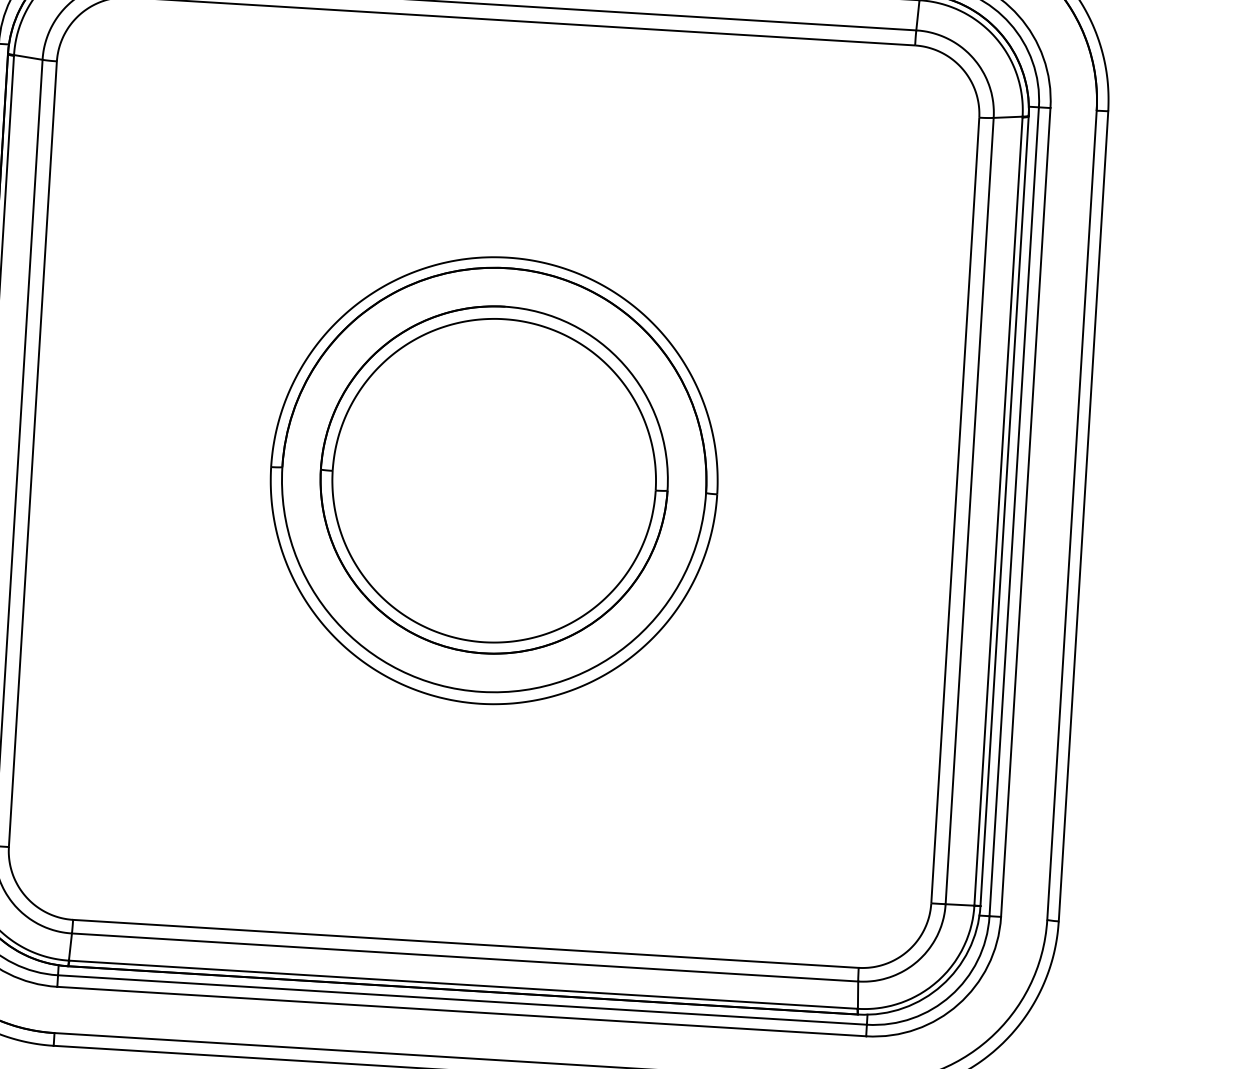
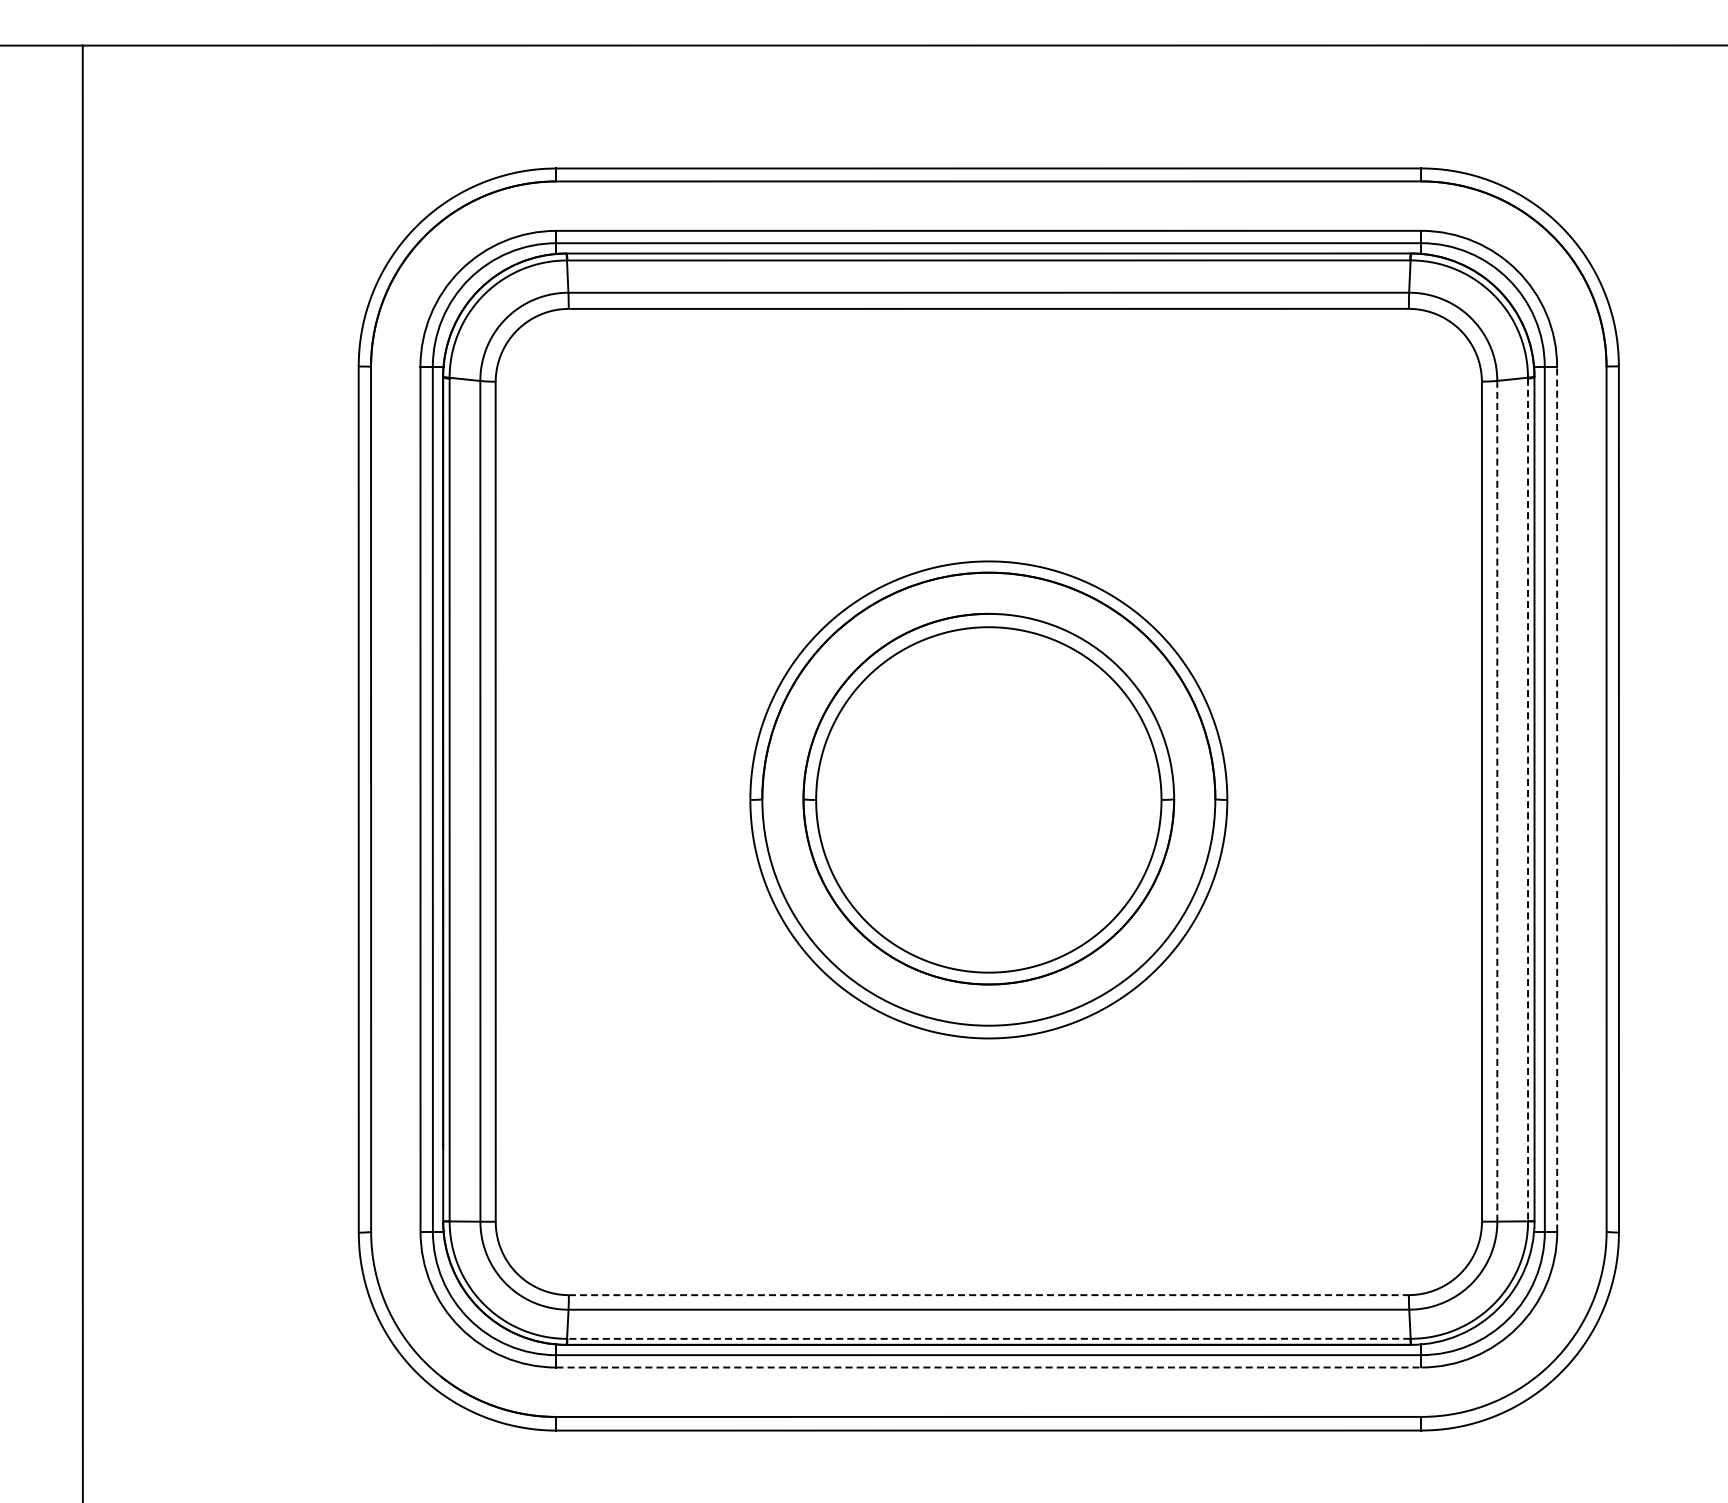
line: (969, 510) -> (1497, 800), solid -> dashed
line: (1026, 511) -> (1557, 798), solid -> dashed
line: (998, 512) -> (1528, 800), solid -> dashed
line: (465, 944) -> (988, 1295), solid -> dashed
line: (463, 984) -> (988, 1338), solid -> dashed
line: (462, 1011) -> (989, 1367), solid -> dashed

